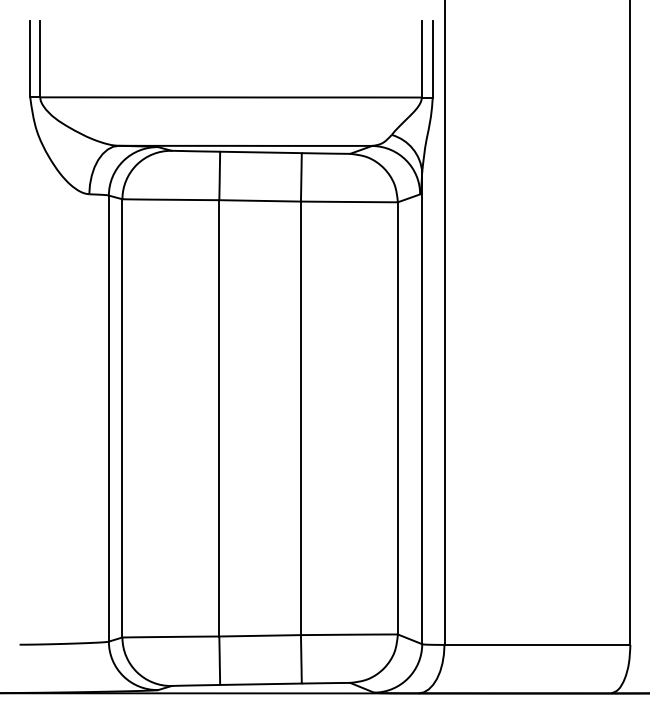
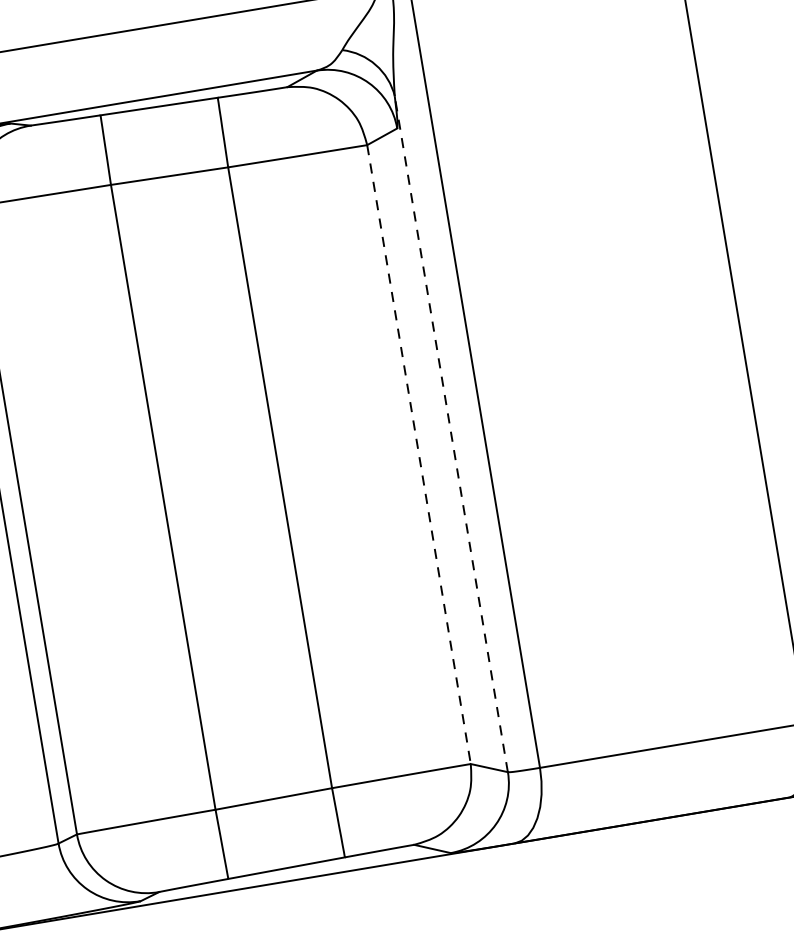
line: (422, 408) -> (451, 434), solid -> dashed
line: (397, 418) -> (418, 454), solid -> dashed

